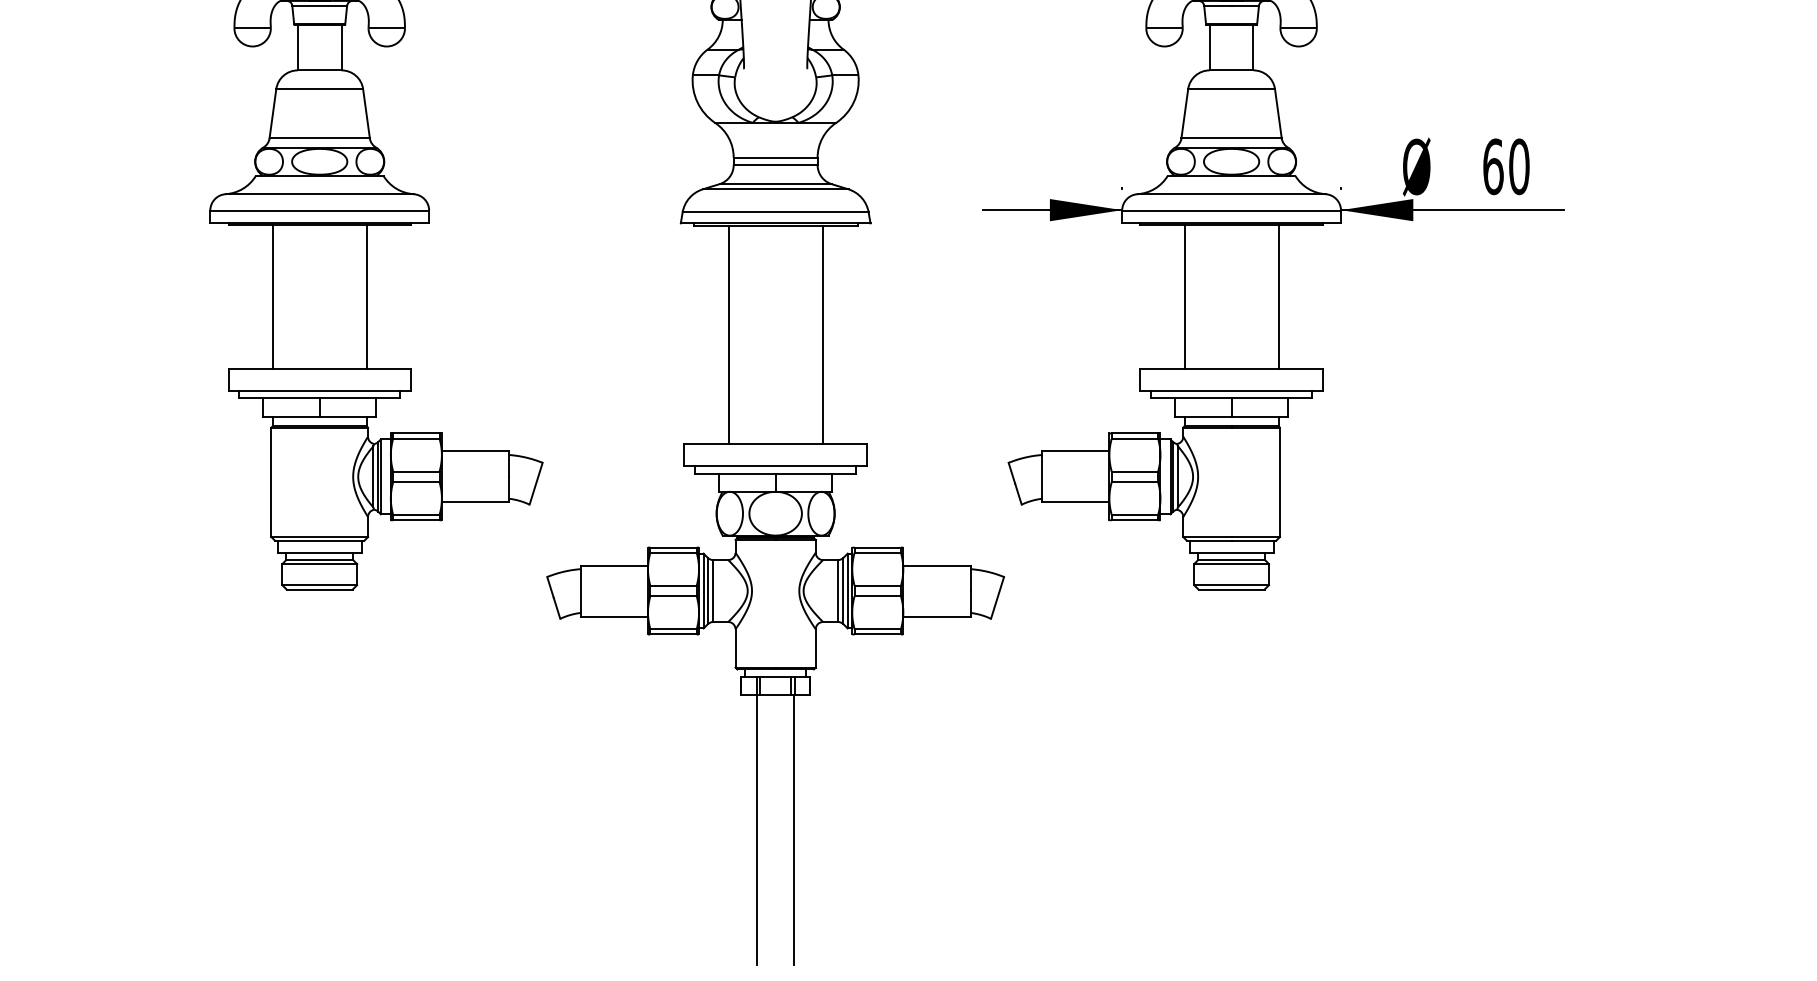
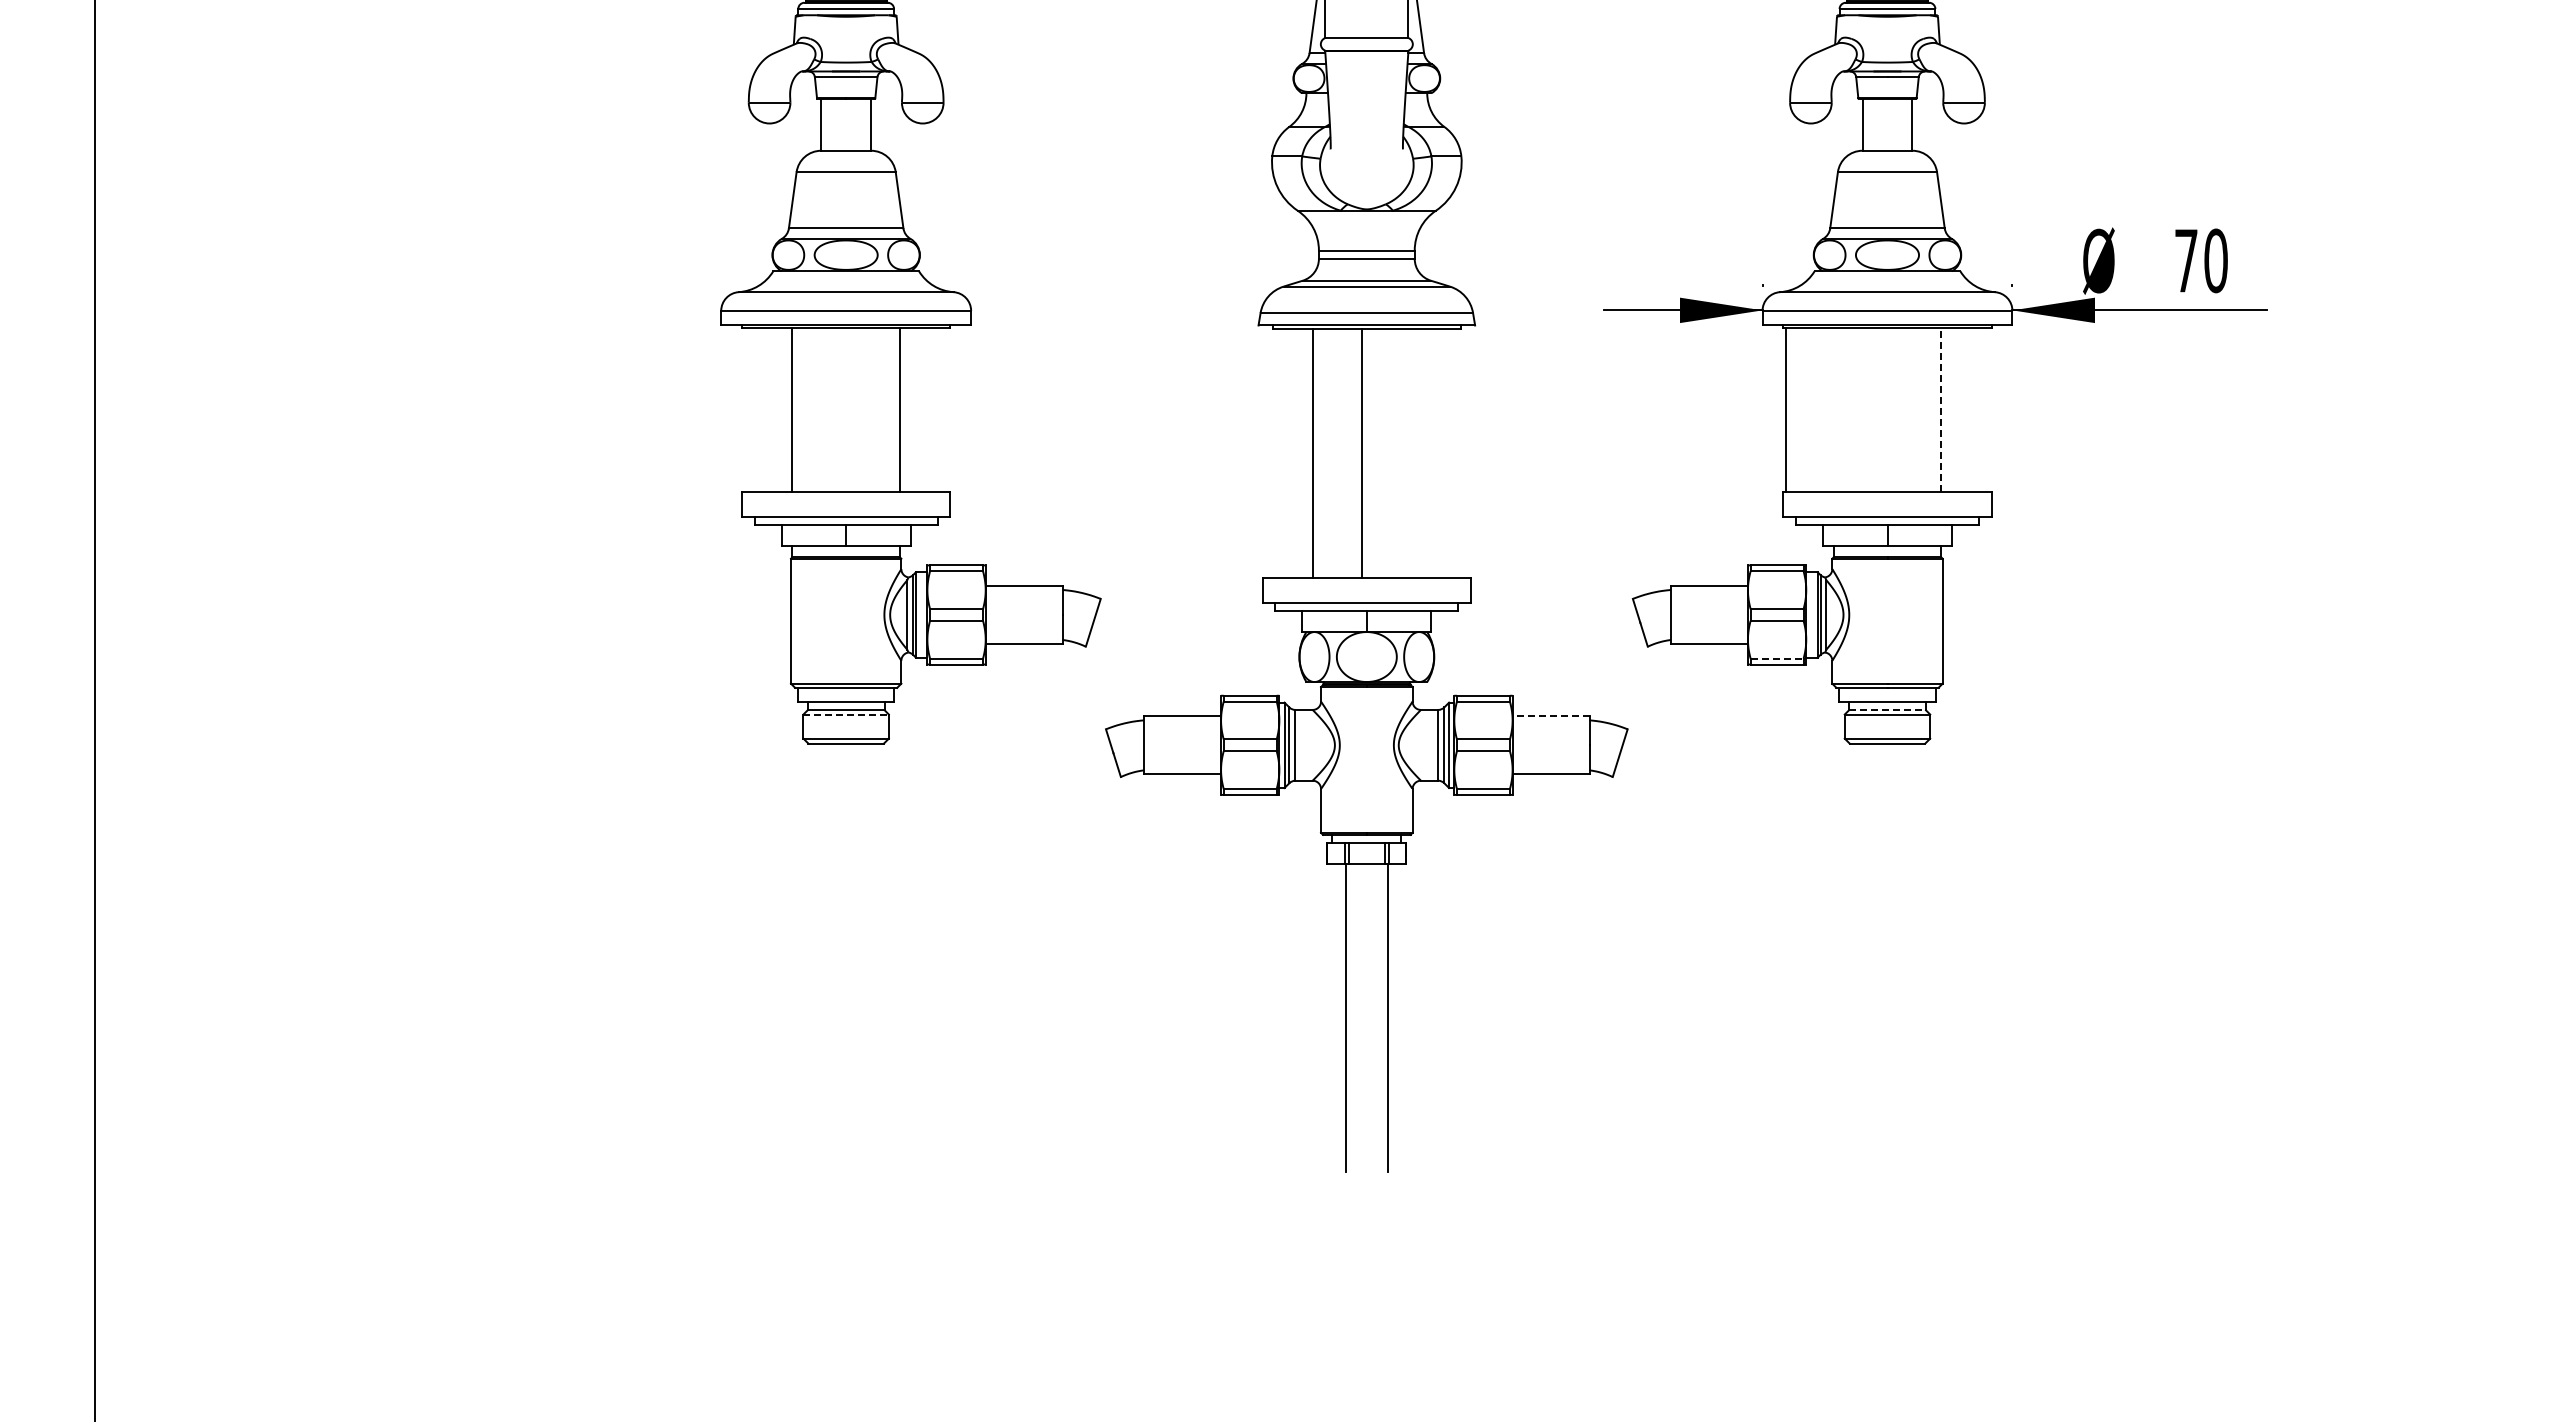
text: (1493, 166) -> (2186, 260), 60 -> 70
line: (1184, 296) -> (1785, 409), moved
line: (1278, 296) -> (1941, 409), solid -> dashed
line: (822, 334) -> (1361, 452), moved
line: (1135, 515) -> (1777, 658), solid -> dashed
line: (1231, 560) -> (1887, 710), solid -> dashed
line: (320, 564) -> (846, 714), solid -> dashed
line: (937, 565) -> (1551, 716), solid -> dashed

